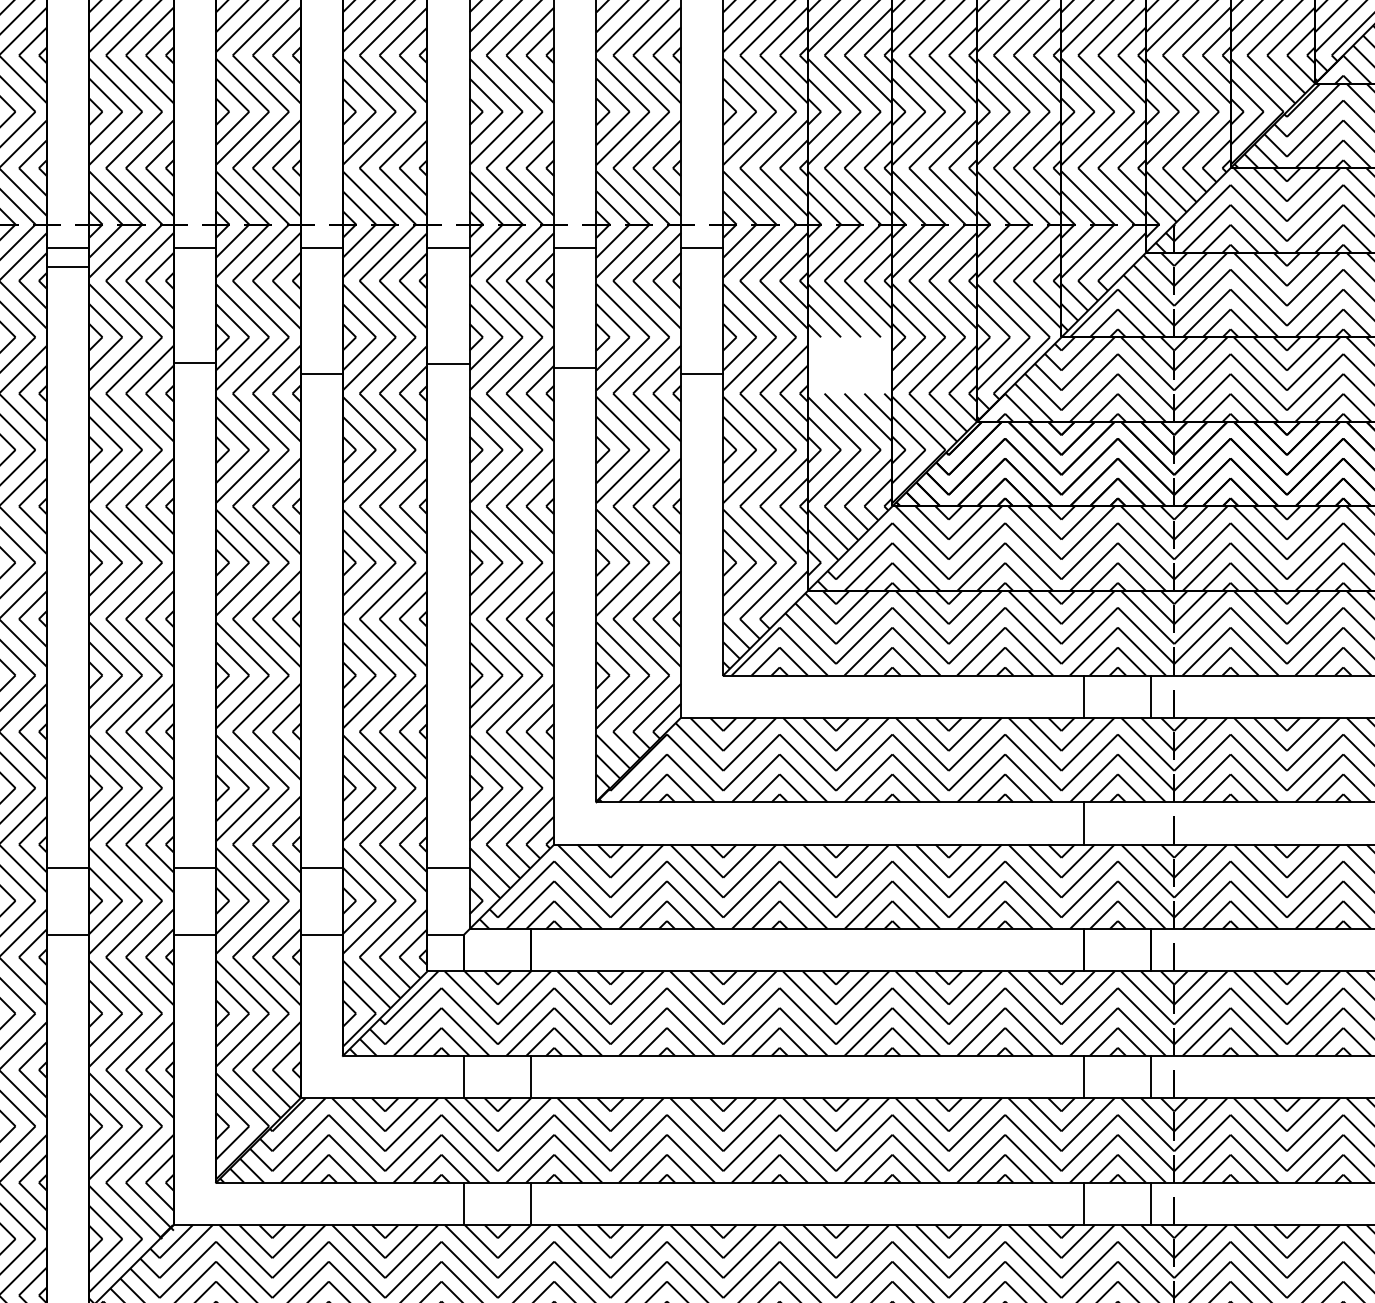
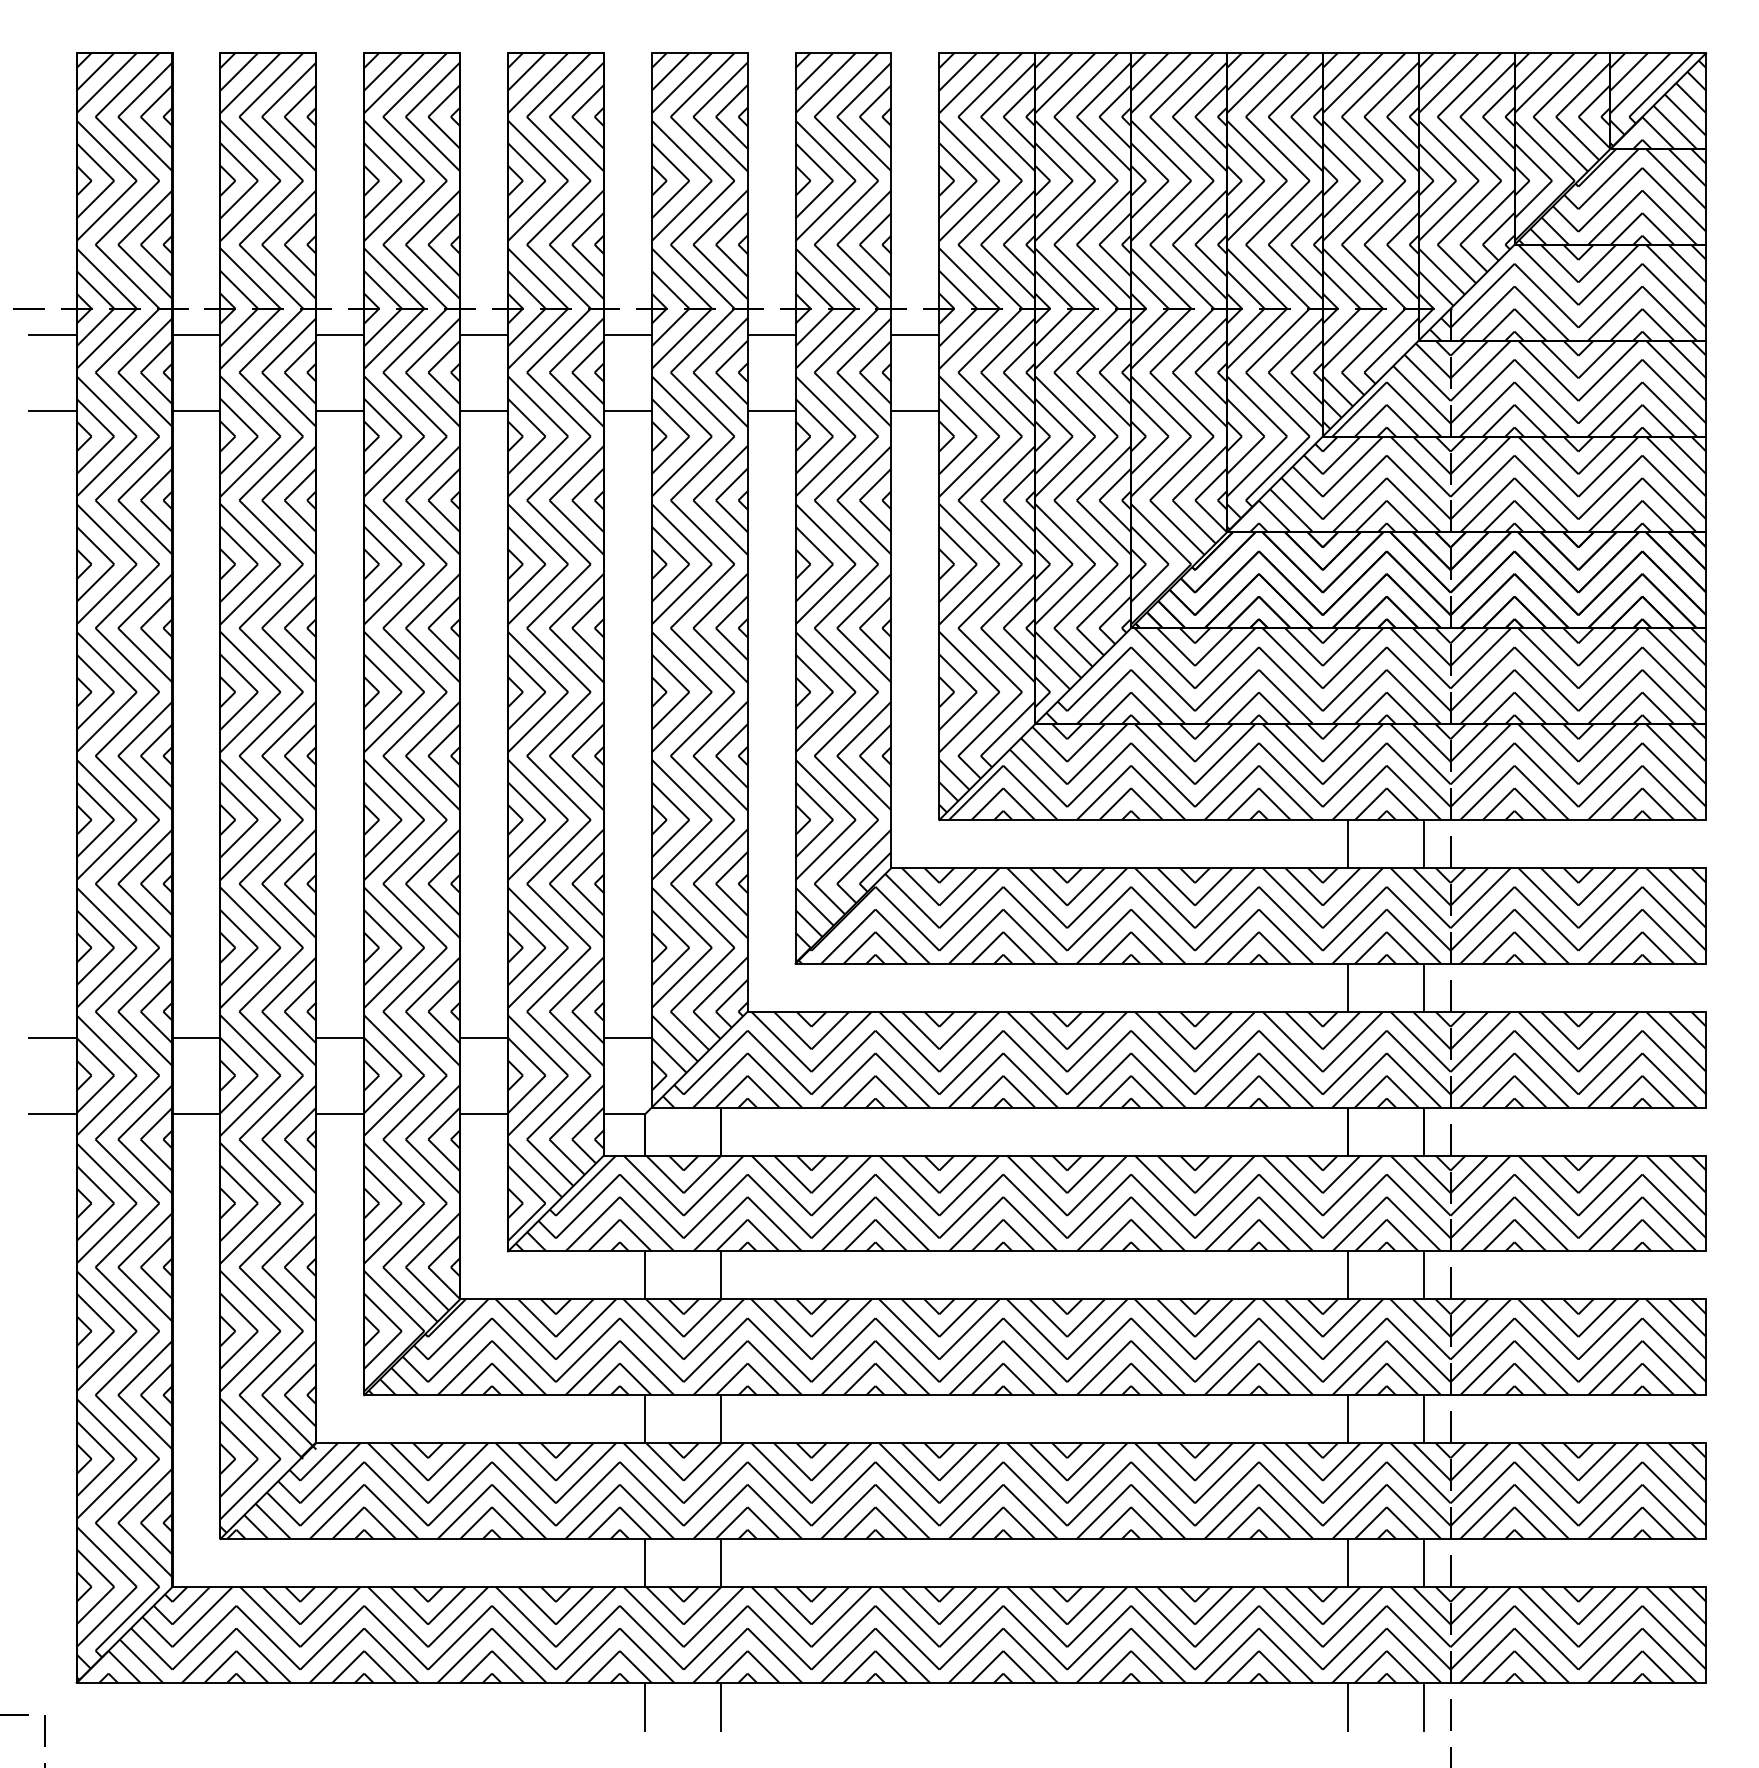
line: (68, 267) -> (196, 411), moved
line: (195, 362) -> (340, 411), moved
line: (448, 364) -> (627, 411), moved
hatch: (850, 365) -> (1083, 468), added
line: (575, 368) -> (771, 411), moved
line: (321, 374) -> (483, 411), moved
line: (702, 374) -> (915, 411), moved
line: (1151, 823) -> (1424, 987), added

